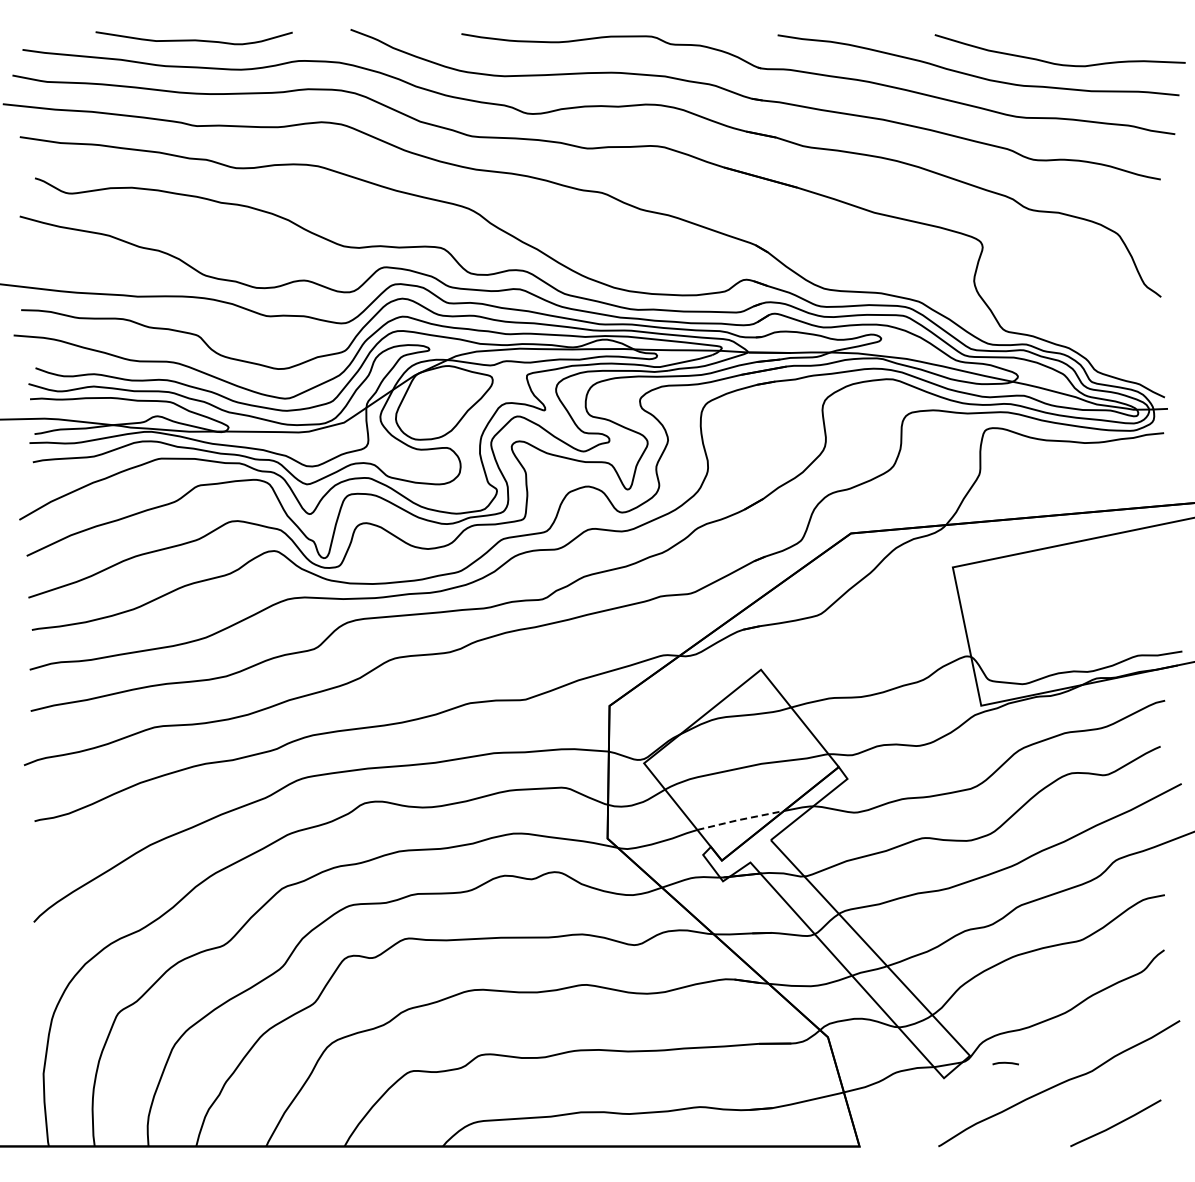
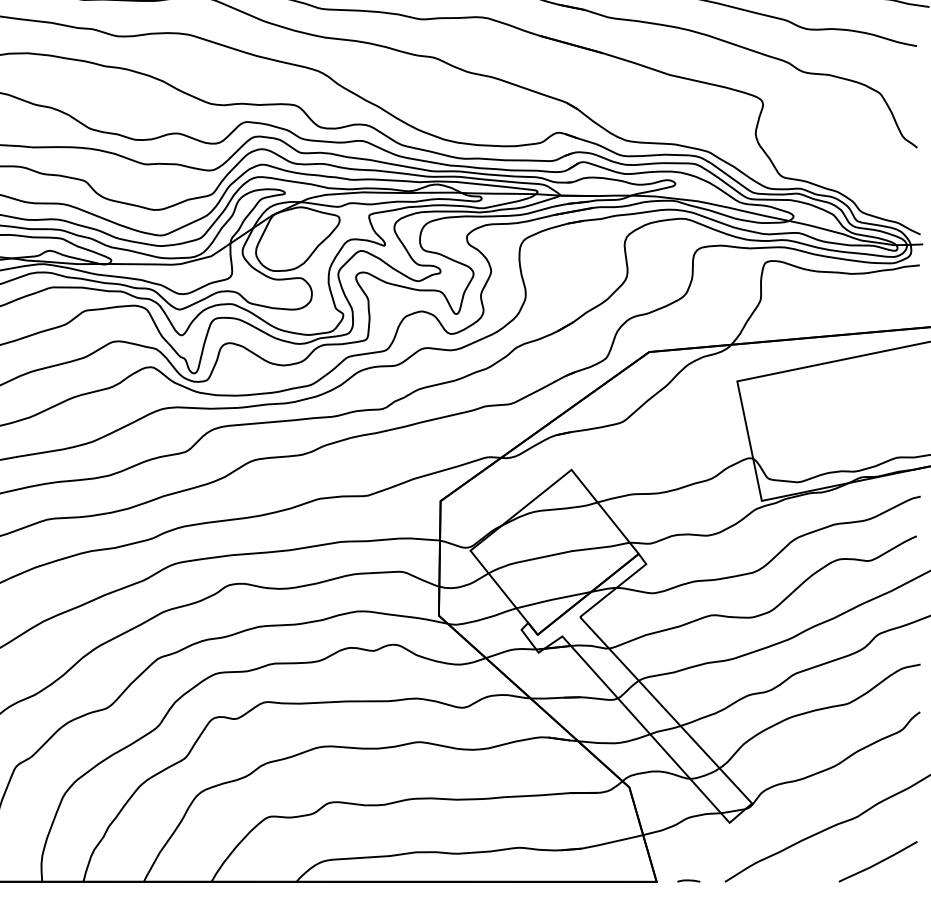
line: (739, 819) -> (552, 599), dashed -> solid
curve: (1005, 1063) -> (688, 880), moved

